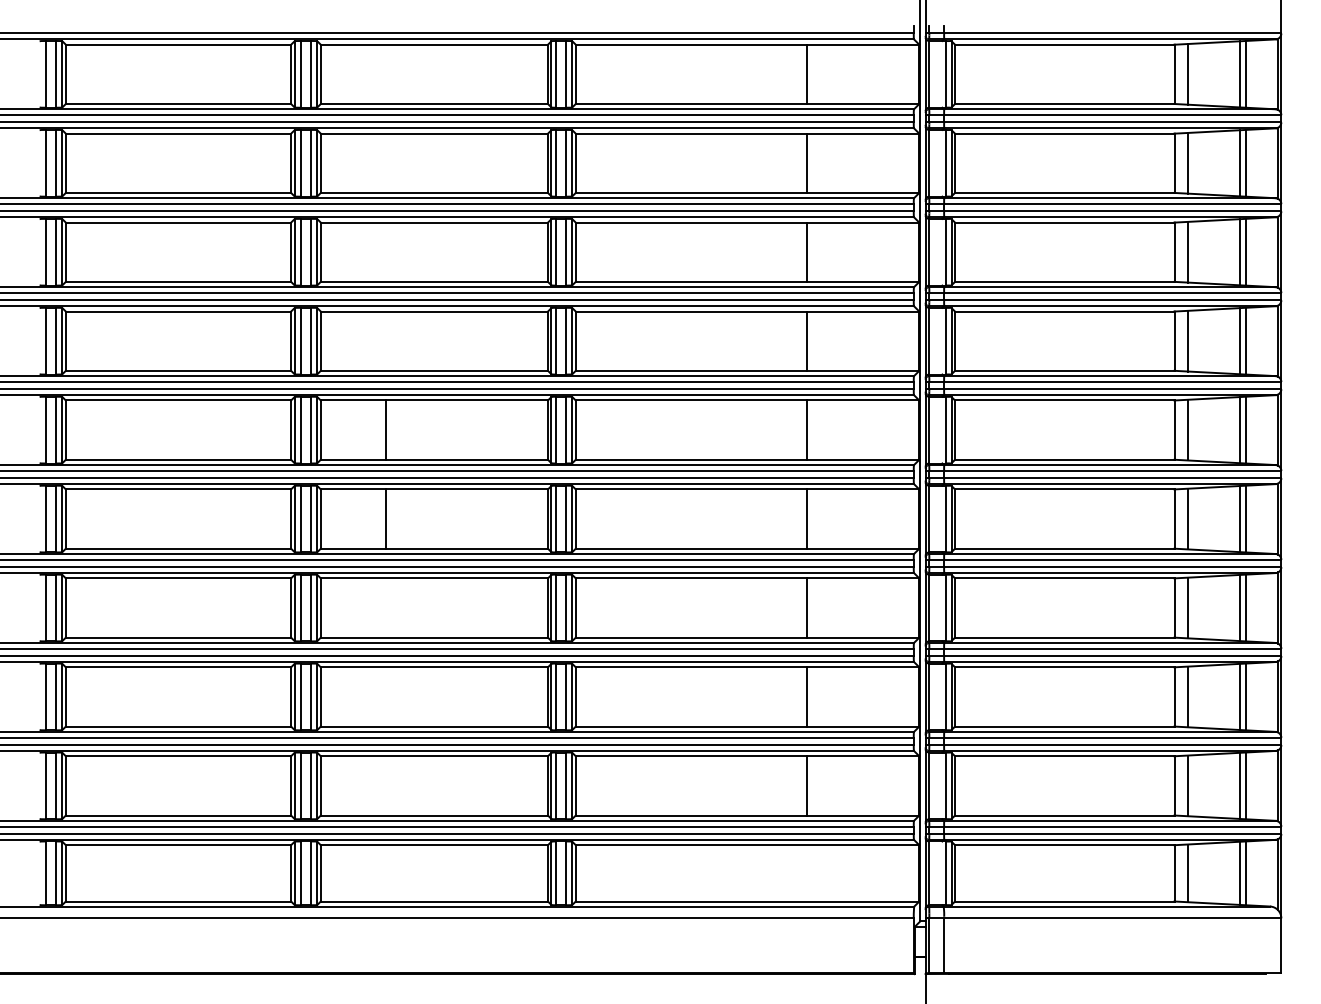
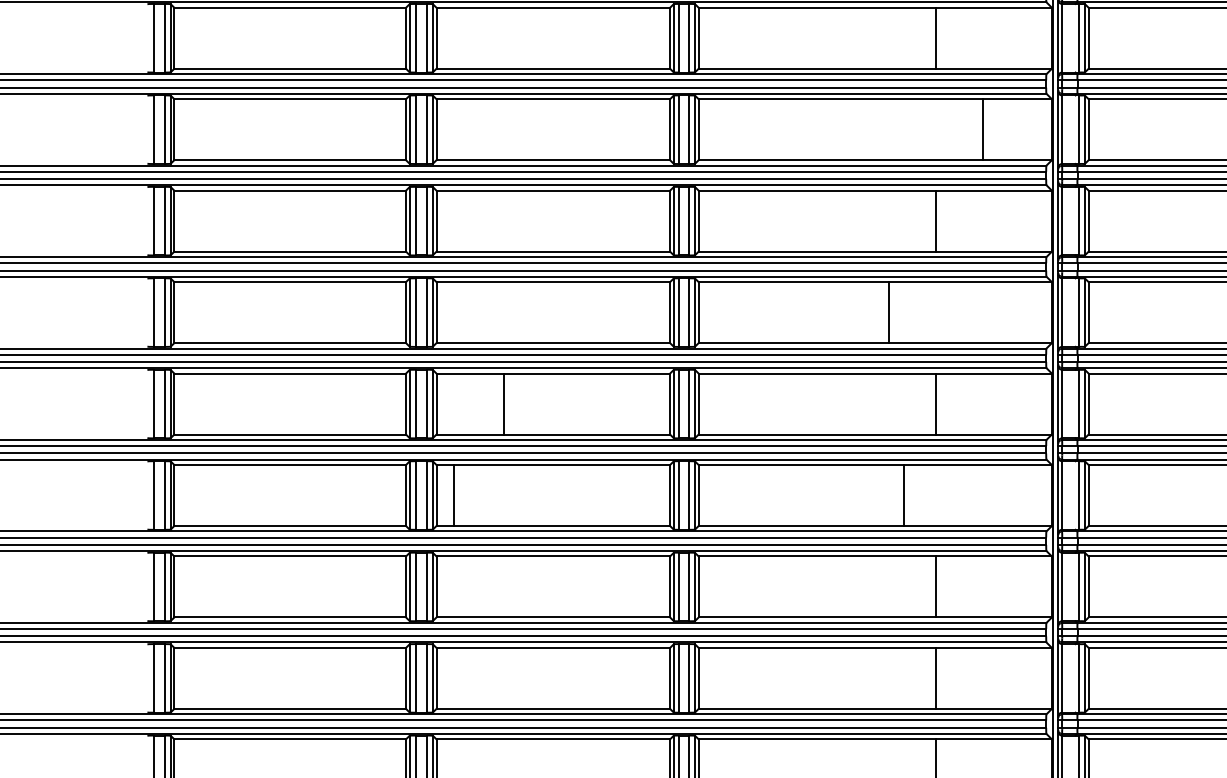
line: (807, 162) -> (983, 128), moved
line: (807, 340) -> (889, 311), moved
line: (386, 518) -> (454, 494), moved
line: (807, 518) -> (904, 494), moved

